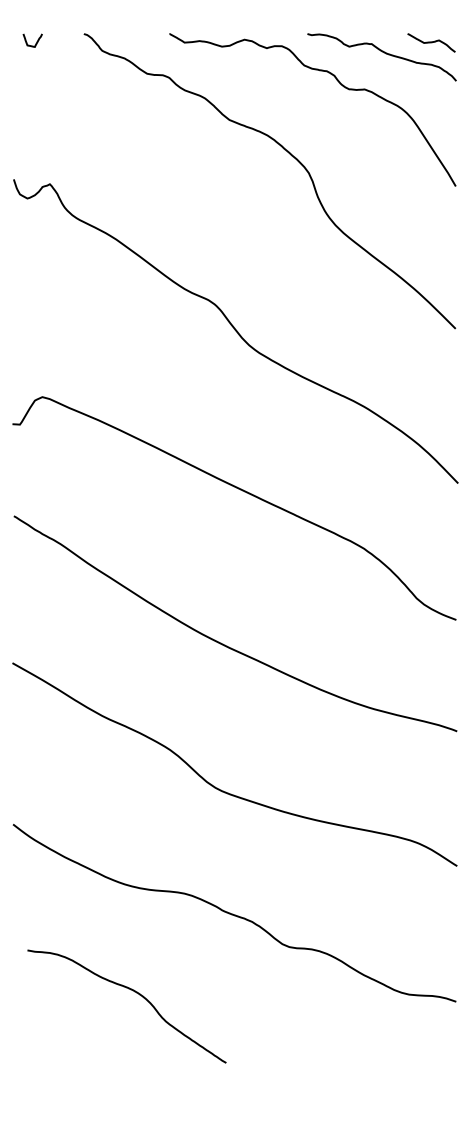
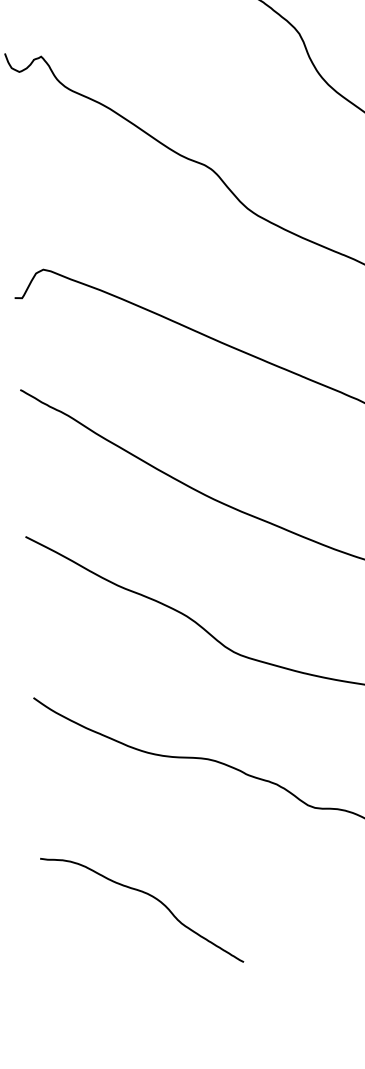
curve: (134, 992) -> (148, 895), moved

